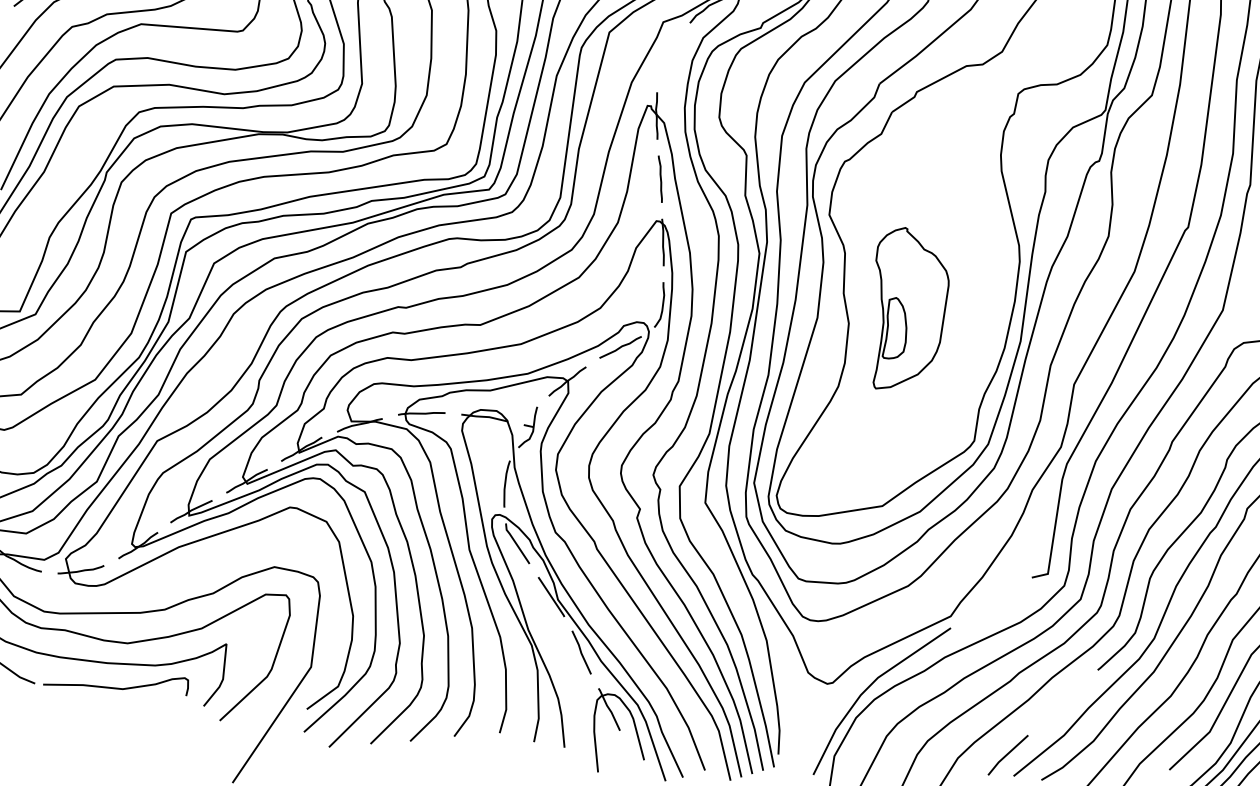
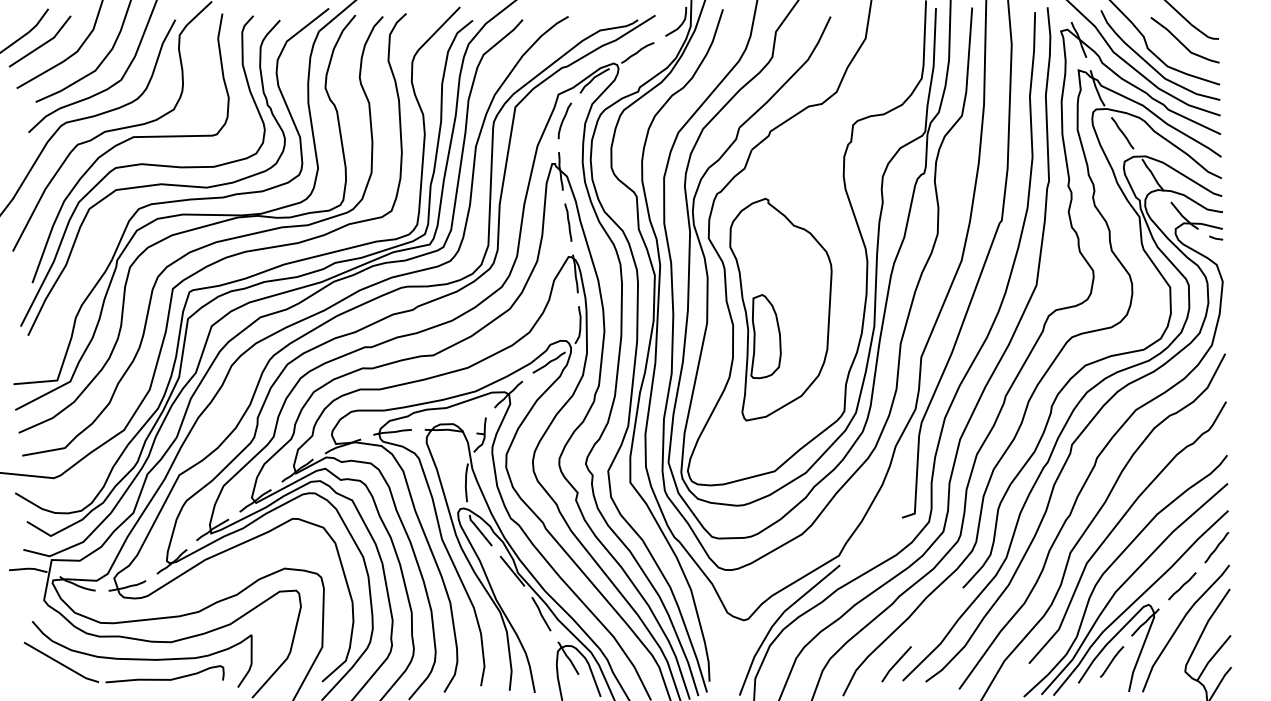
curve: (667, 53) -> (564, 119), added
part: (908, 309) -> (780, 309), size x1.67

